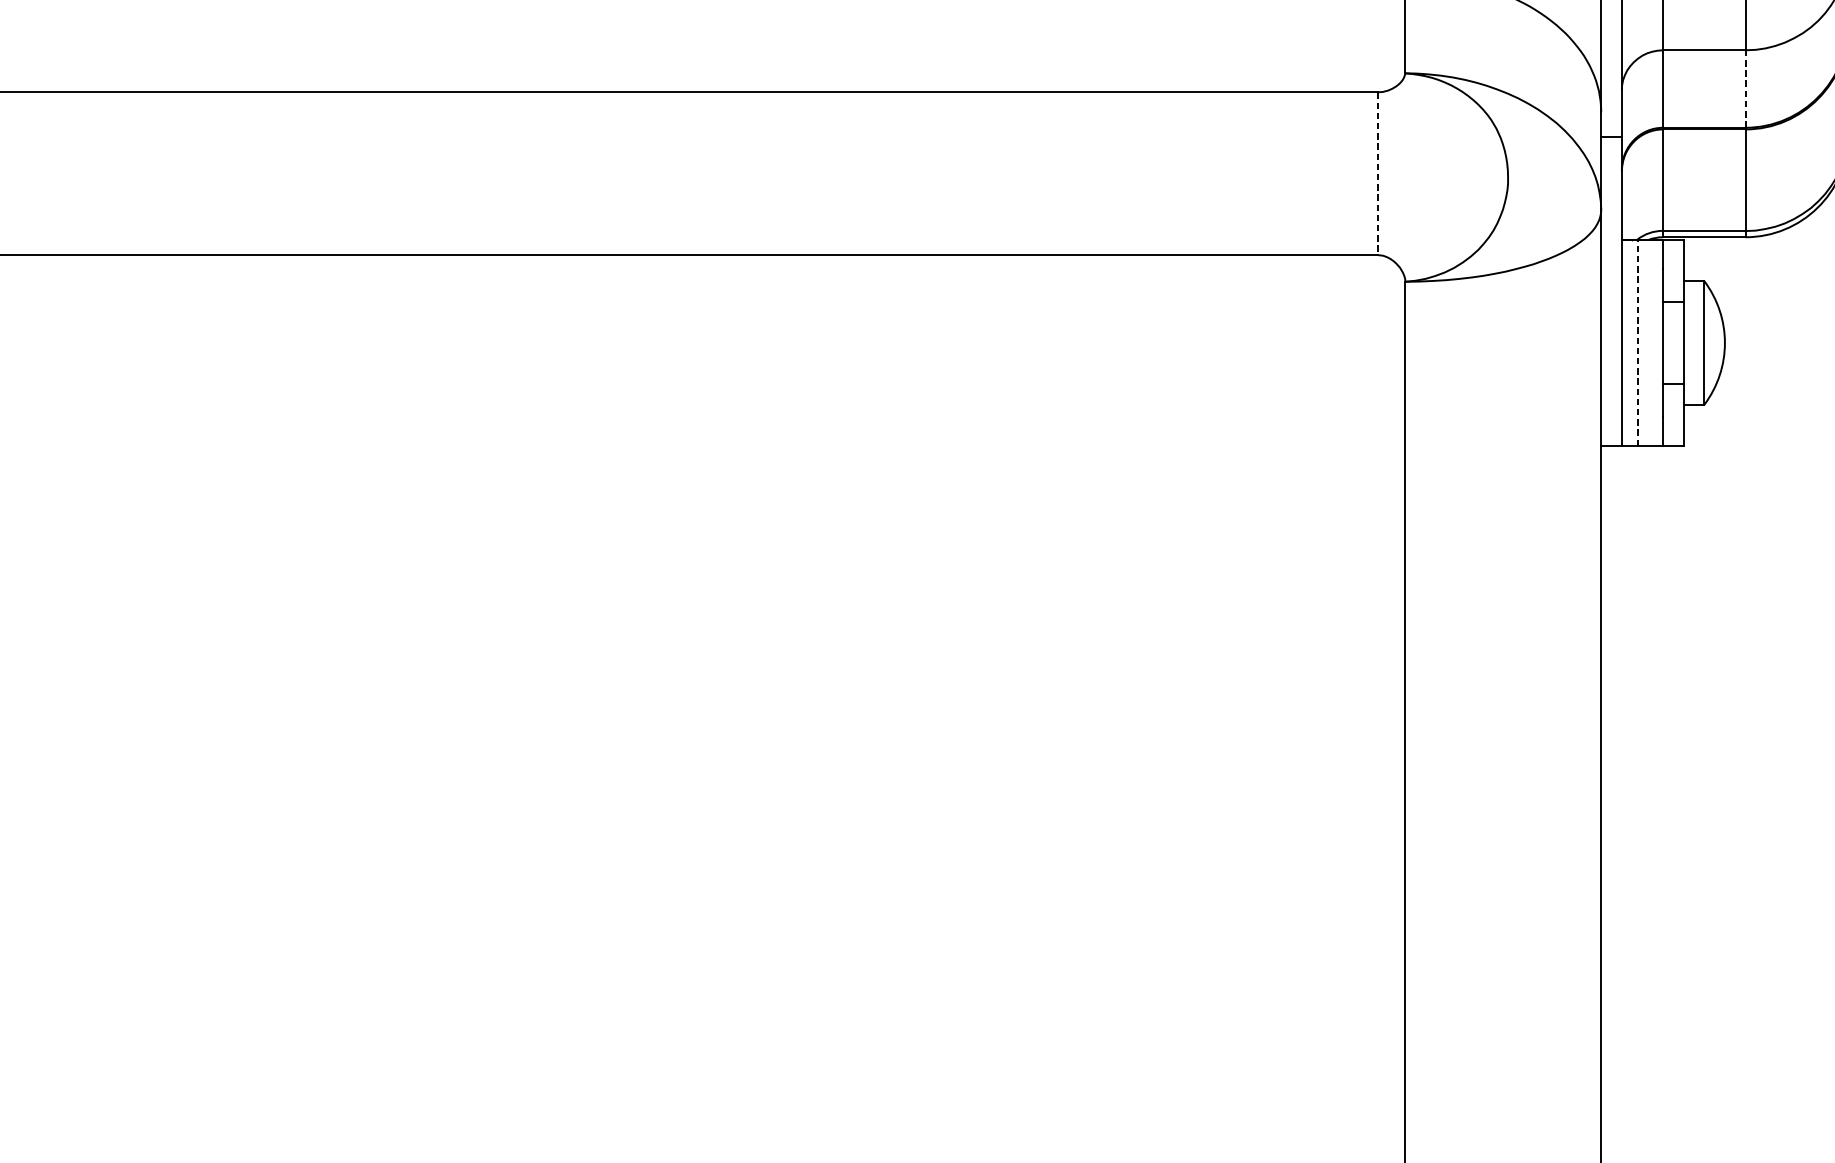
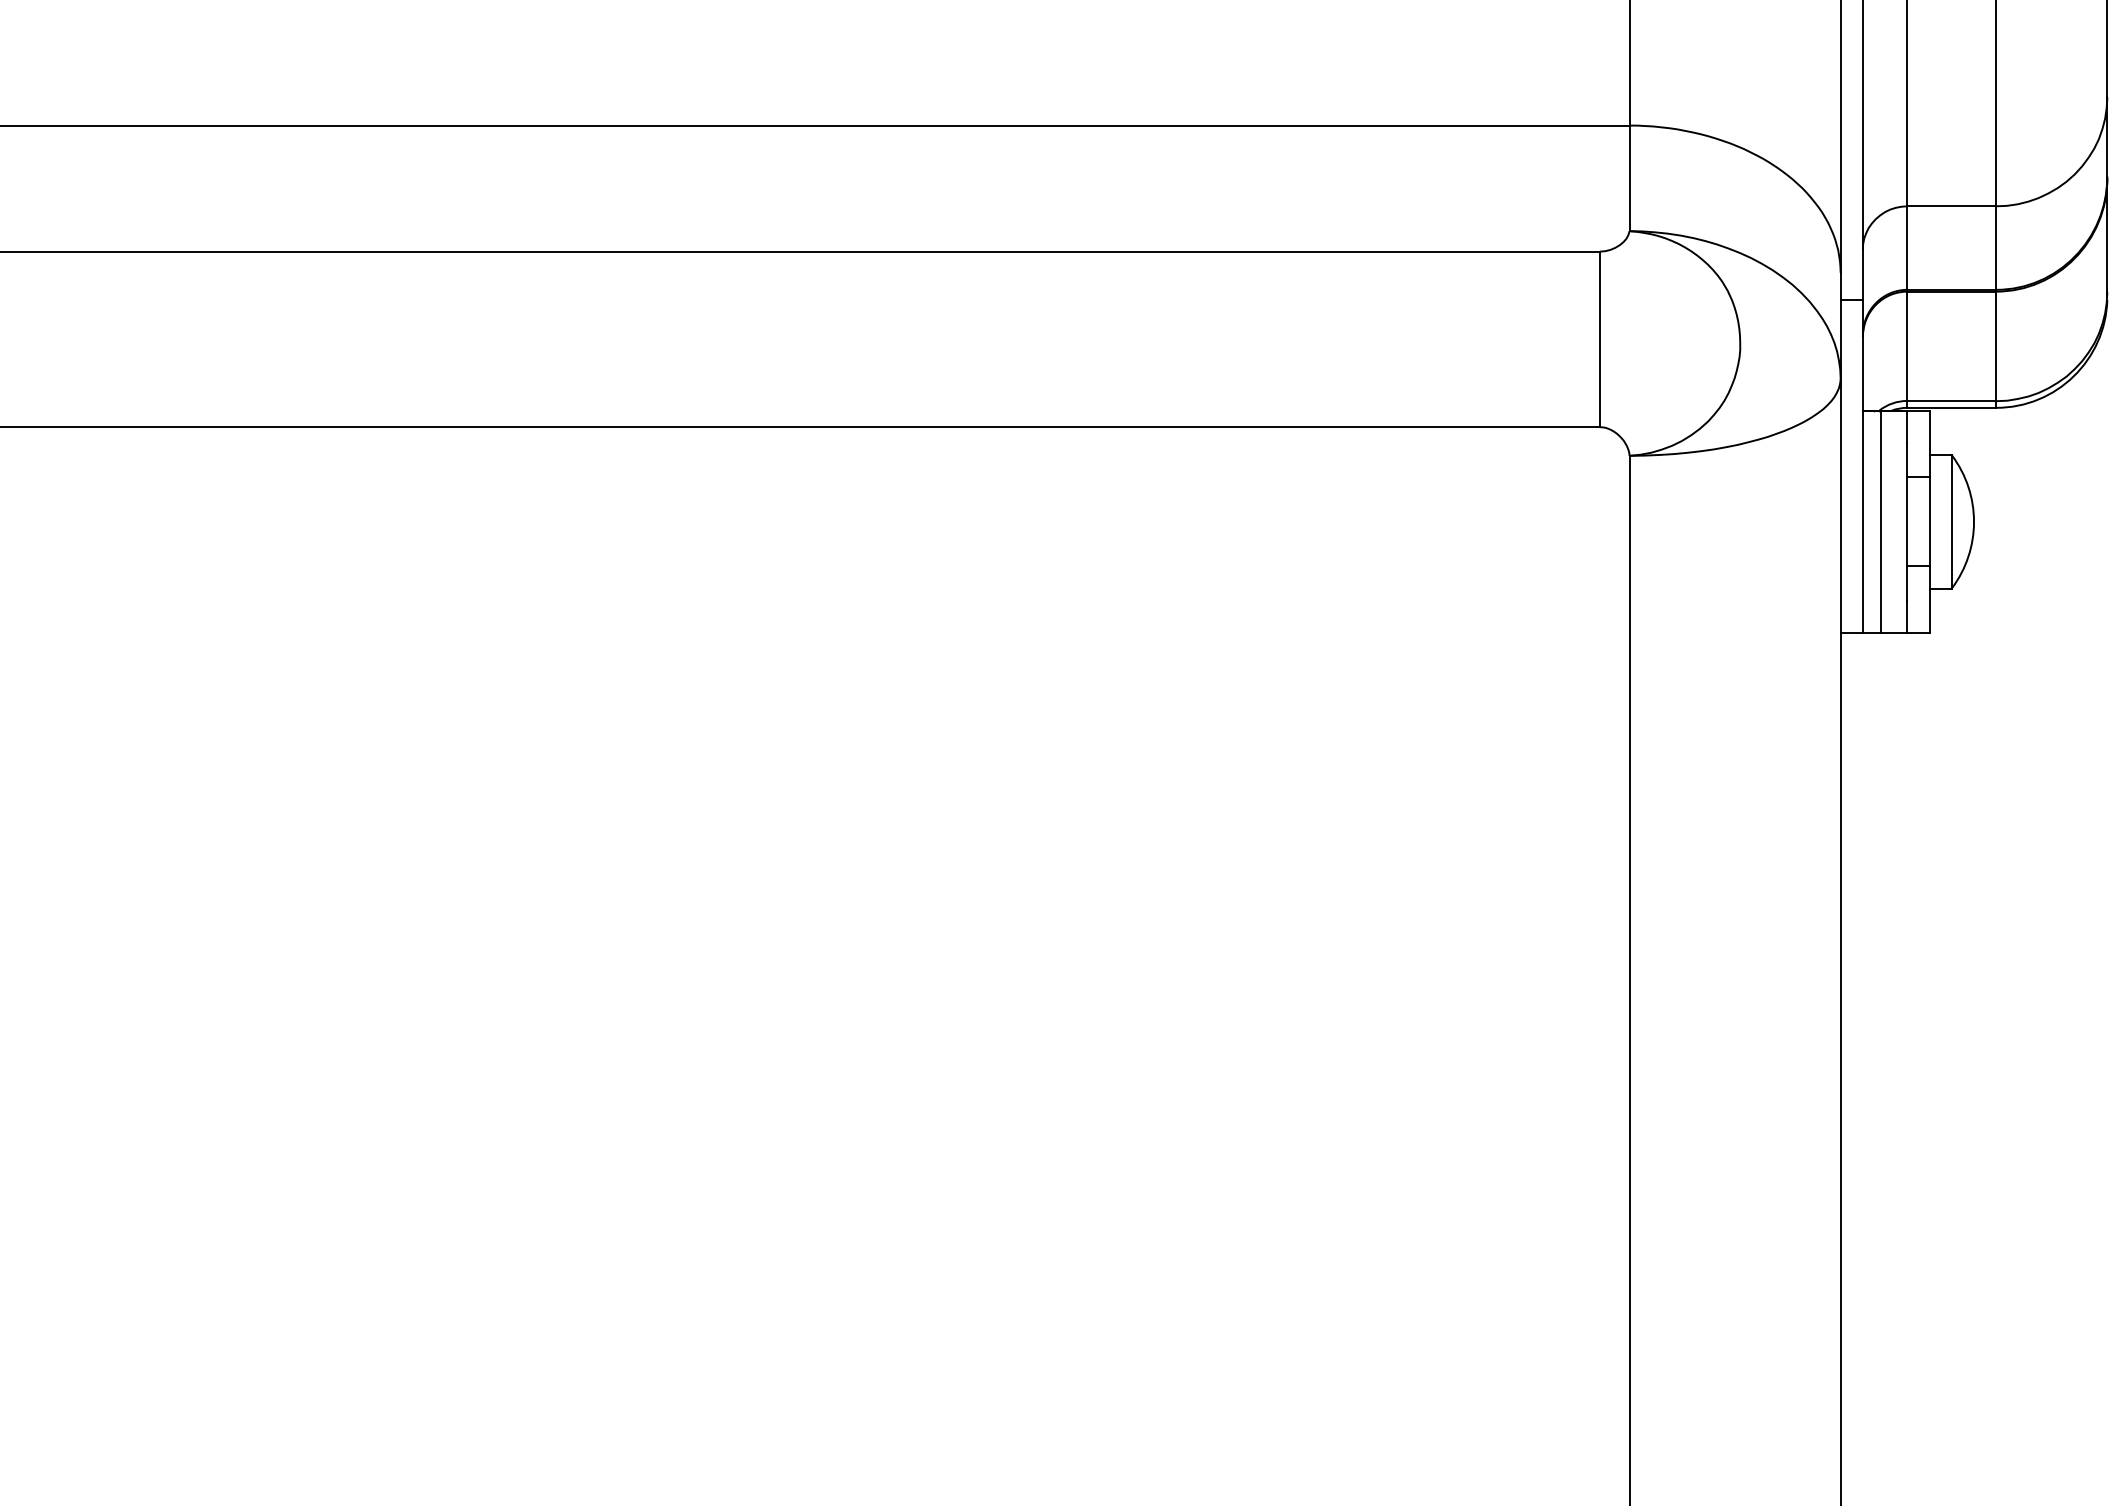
line: (1745, 89) -> (1996, 248), dashed -> solid
line: (1378, 173) -> (1600, 339), dashed -> solid
line: (1638, 342) -> (1880, 521), dashed -> solid

